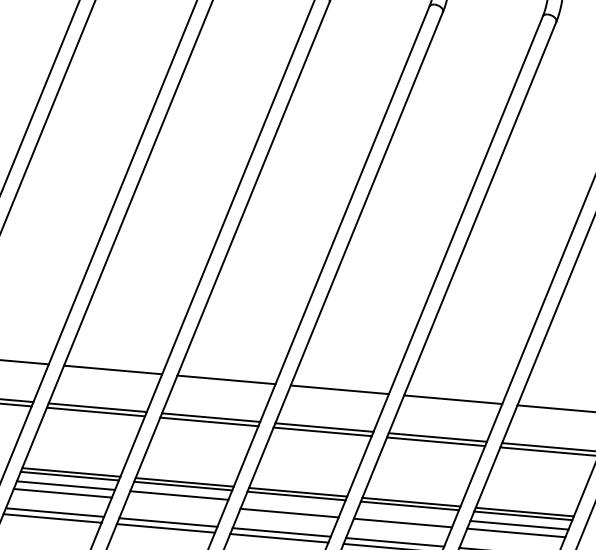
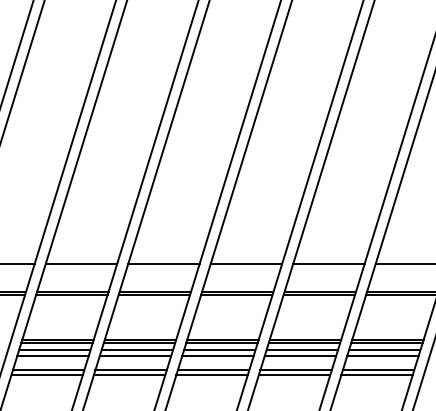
line: (176, 503) -> (135, 356), added
line: (292, 505) -> (219, 350), added
line: (405, 515) -> (301, 350), added

